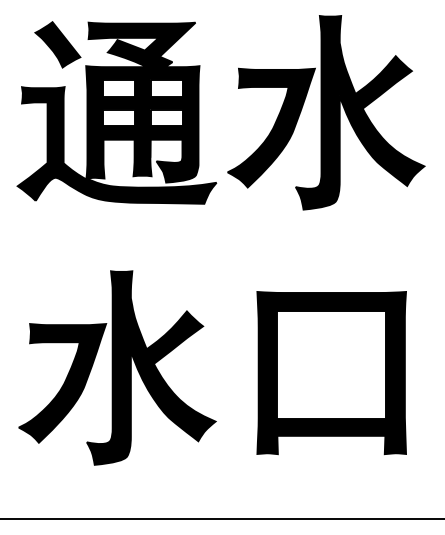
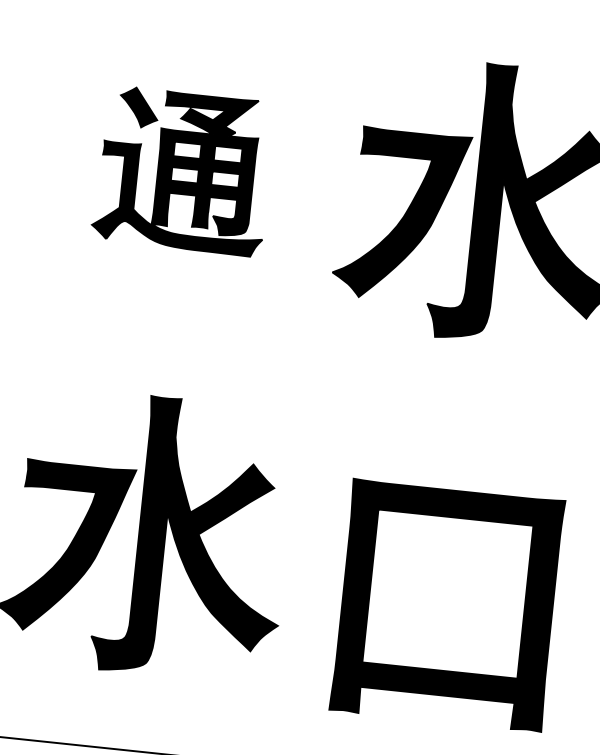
part: (116, 112) -> (182, 170), size x0.6
part: (331, 373) -> (447, 606), moved

